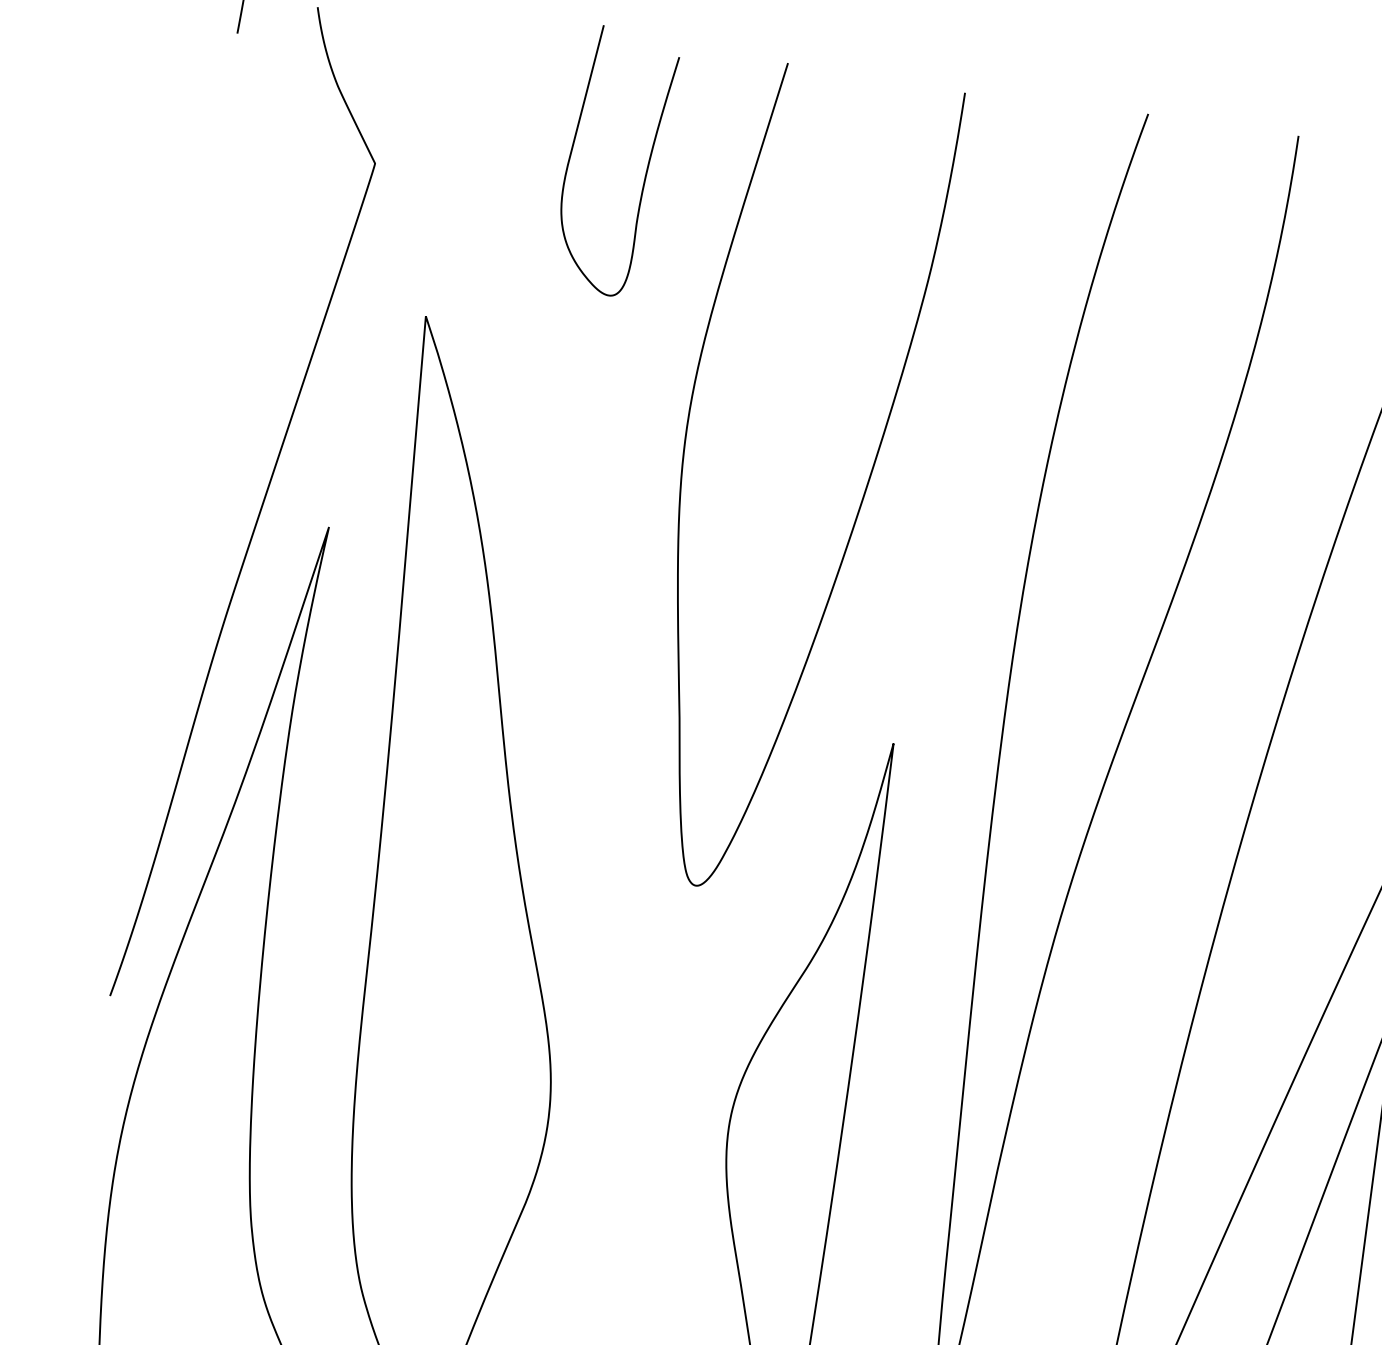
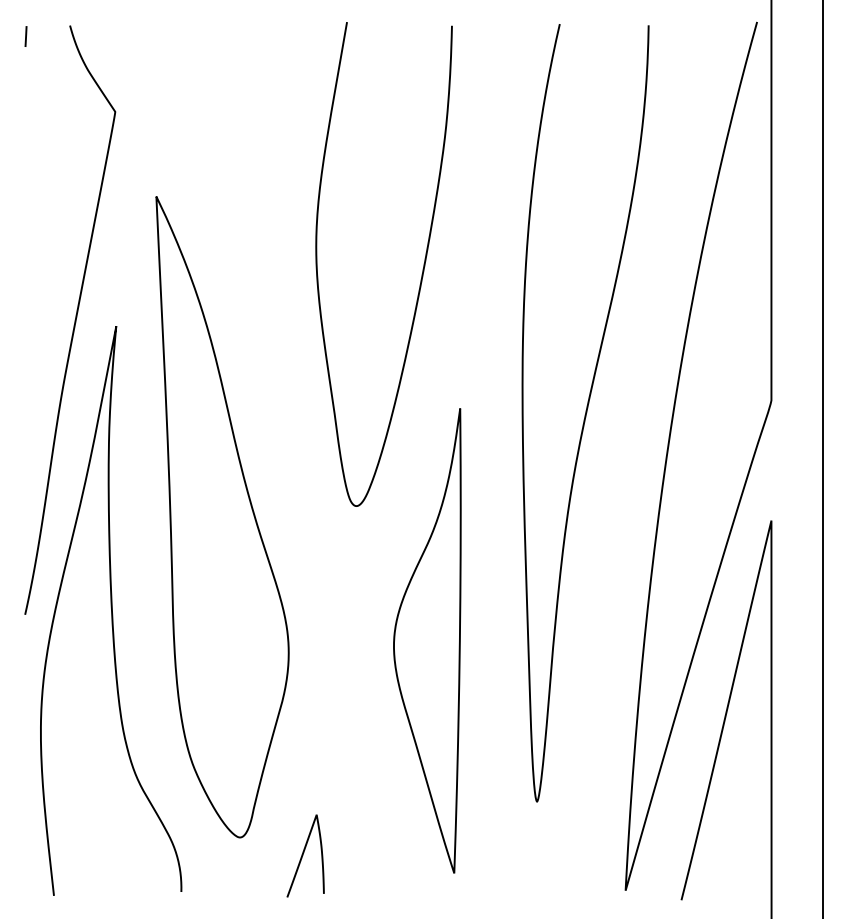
curve: (645, 167) -> (272, 93), removed

